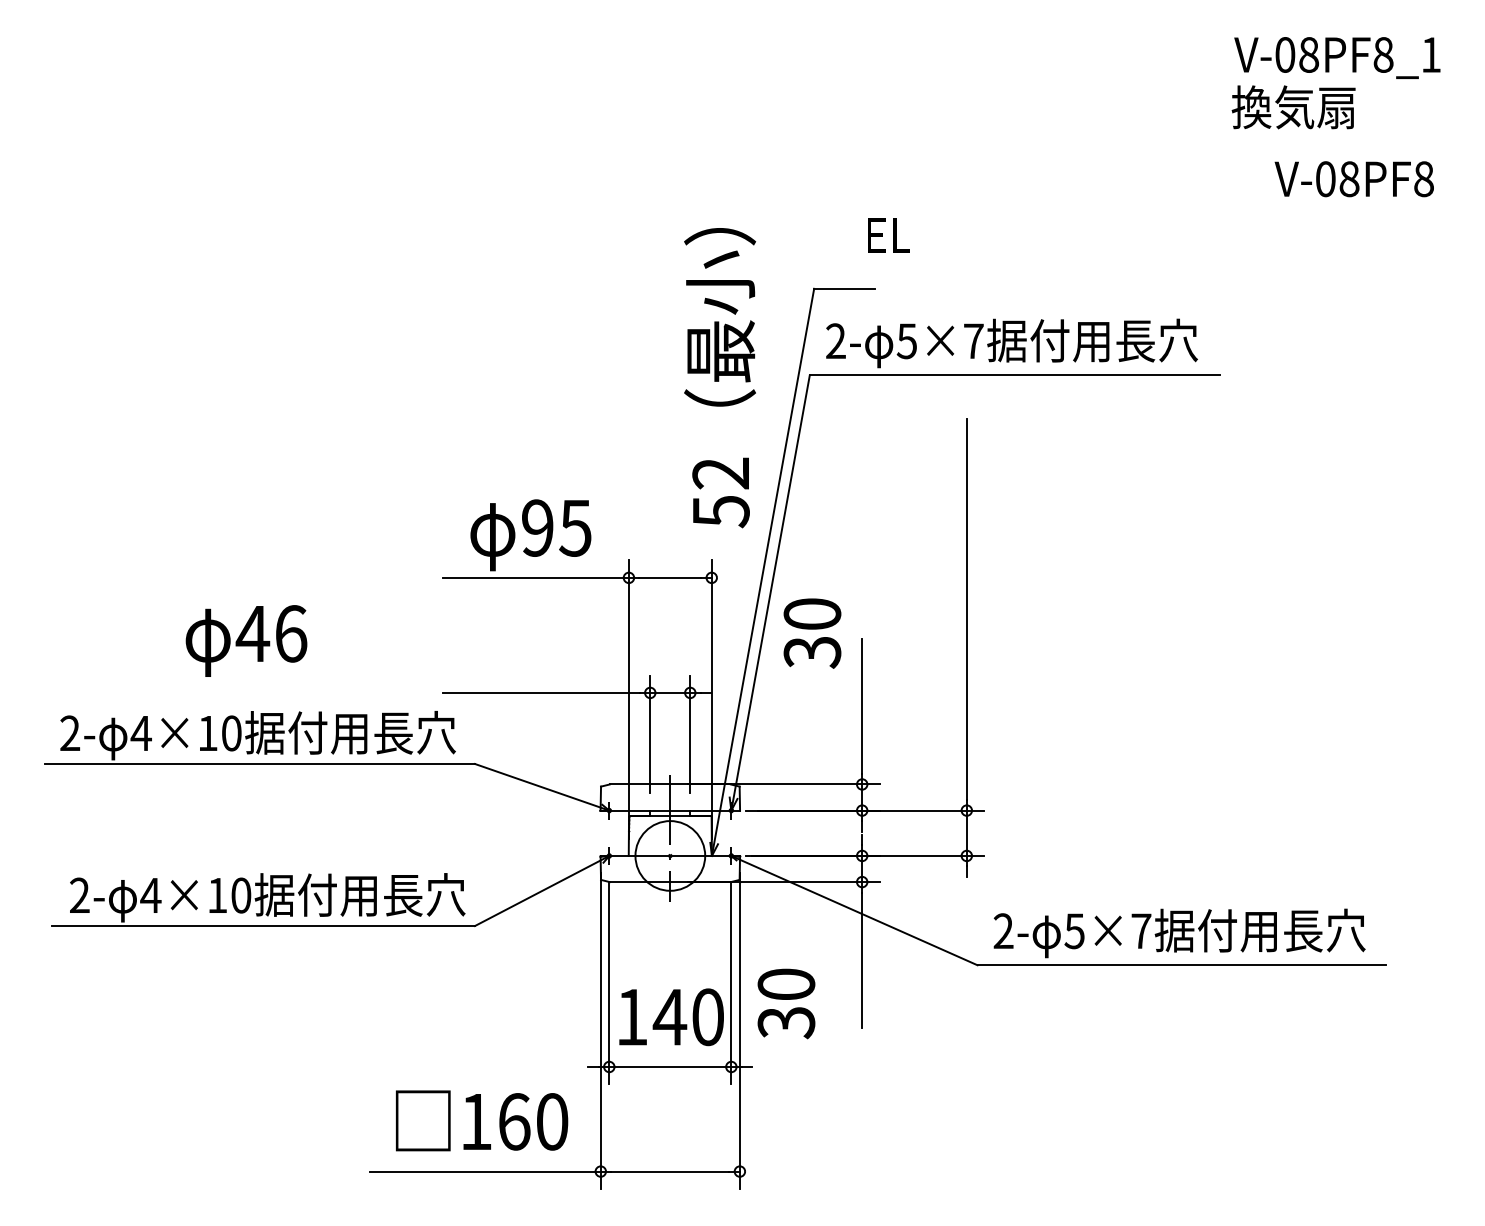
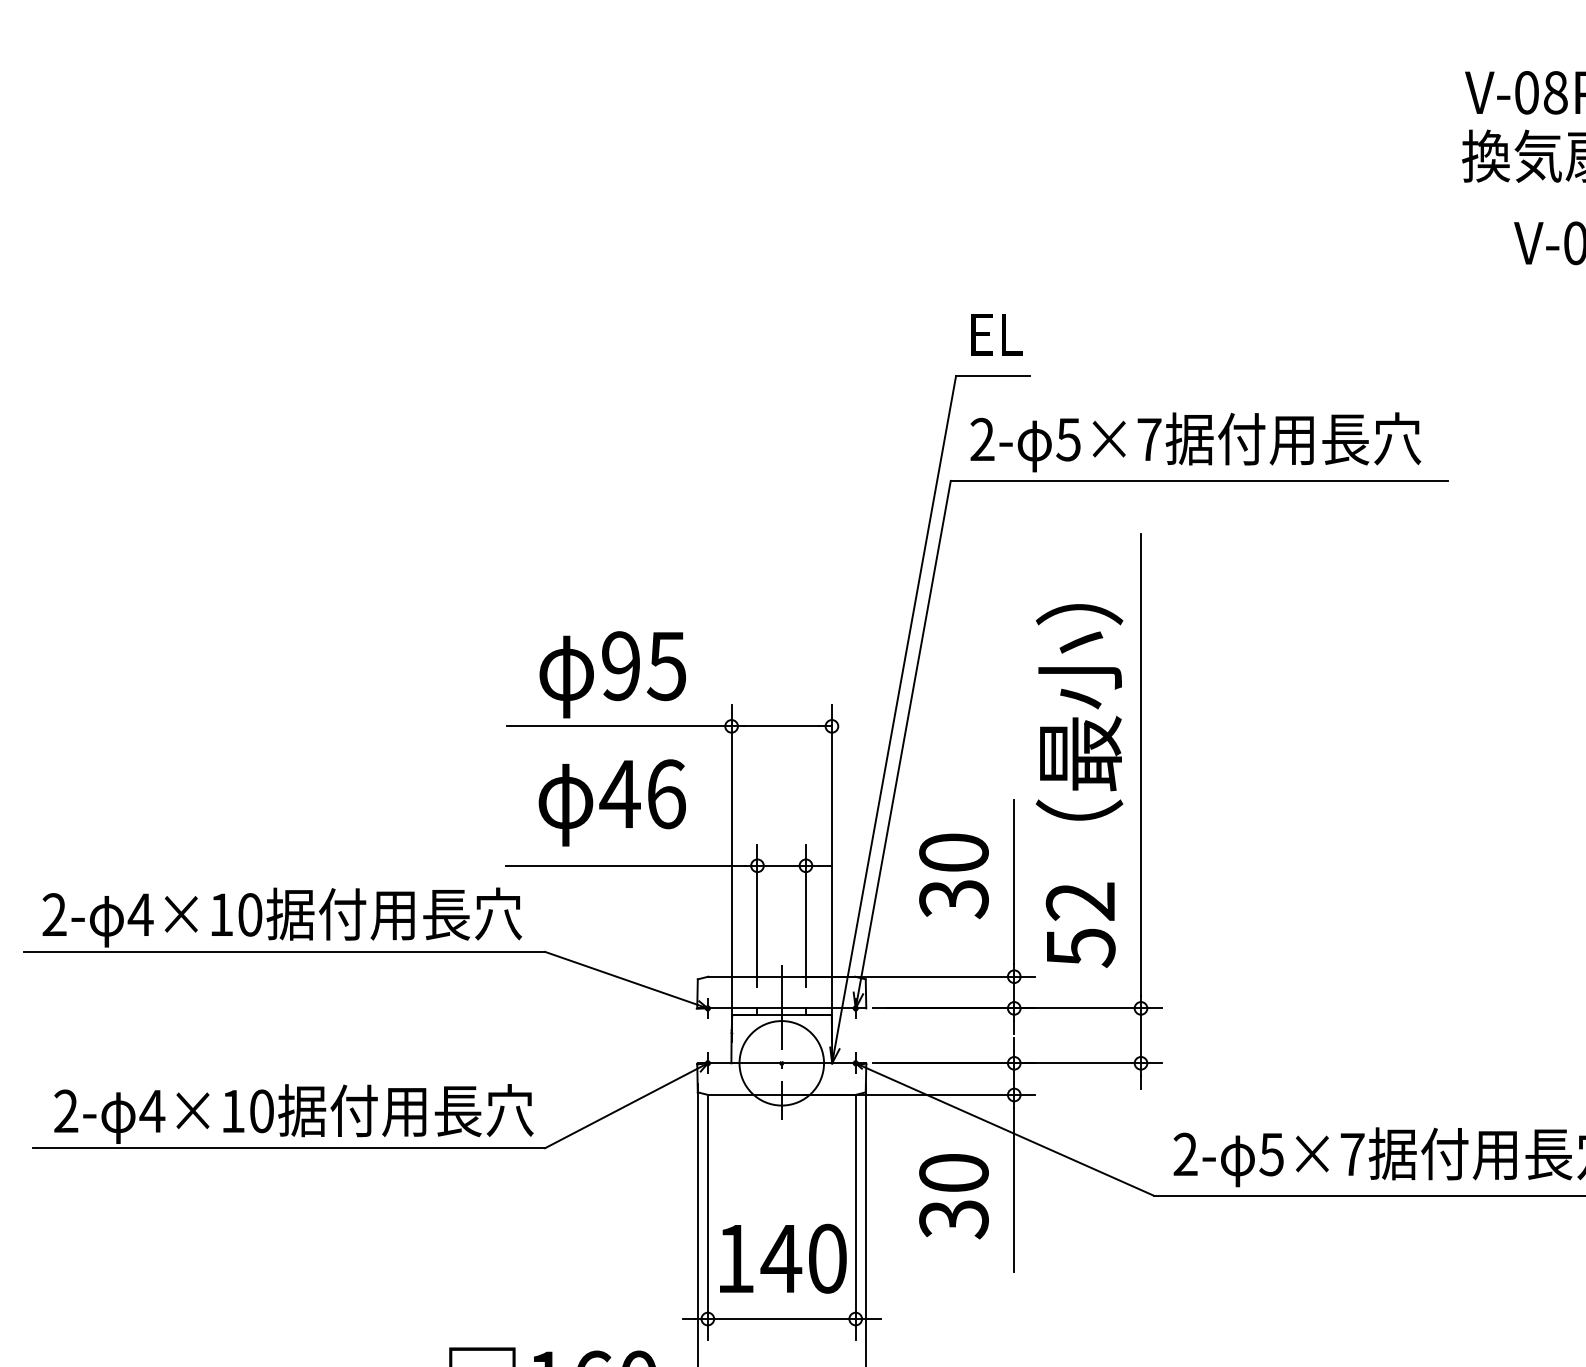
text: (888, 235) -> (996, 334), moved
text: (720, 378) -> (1080, 786), moved
text: (812, 633) -> (954, 876), moved
text: (246, 640) -> (612, 802), moved
text: (786, 1003) -> (954, 1196), moved

